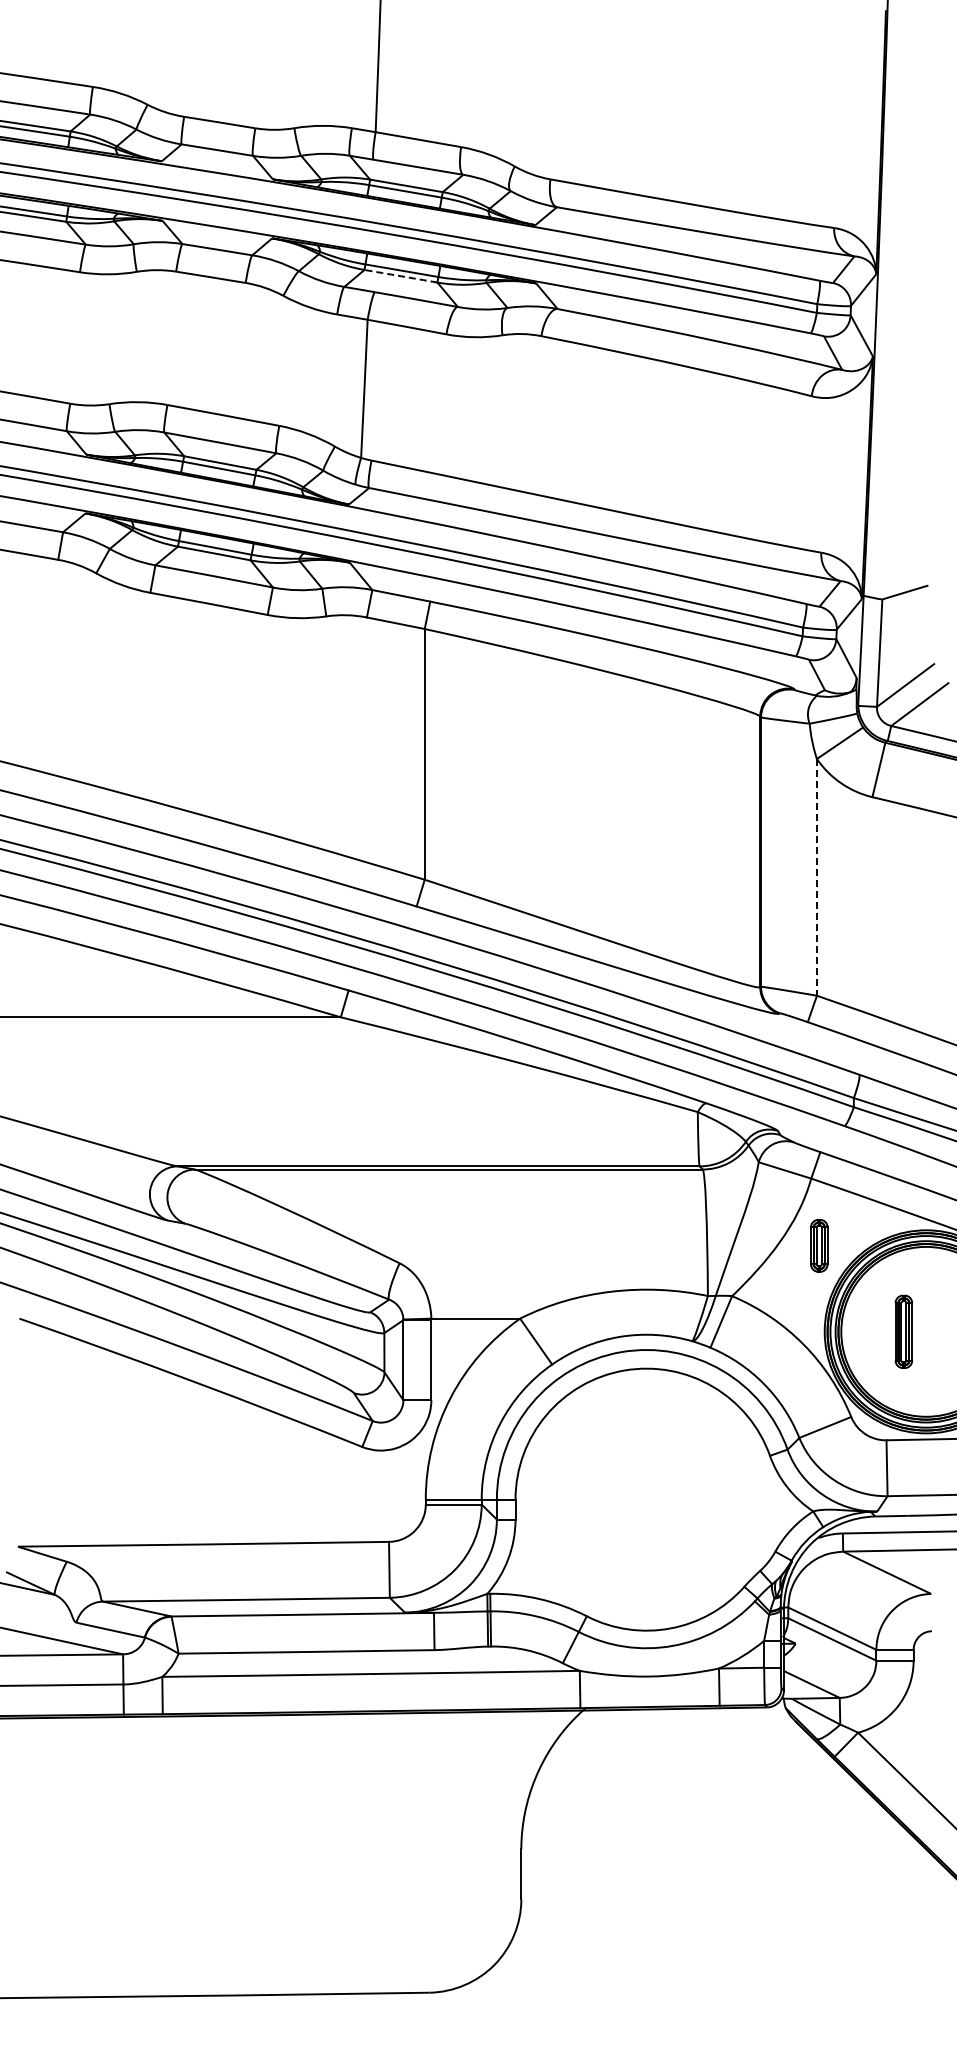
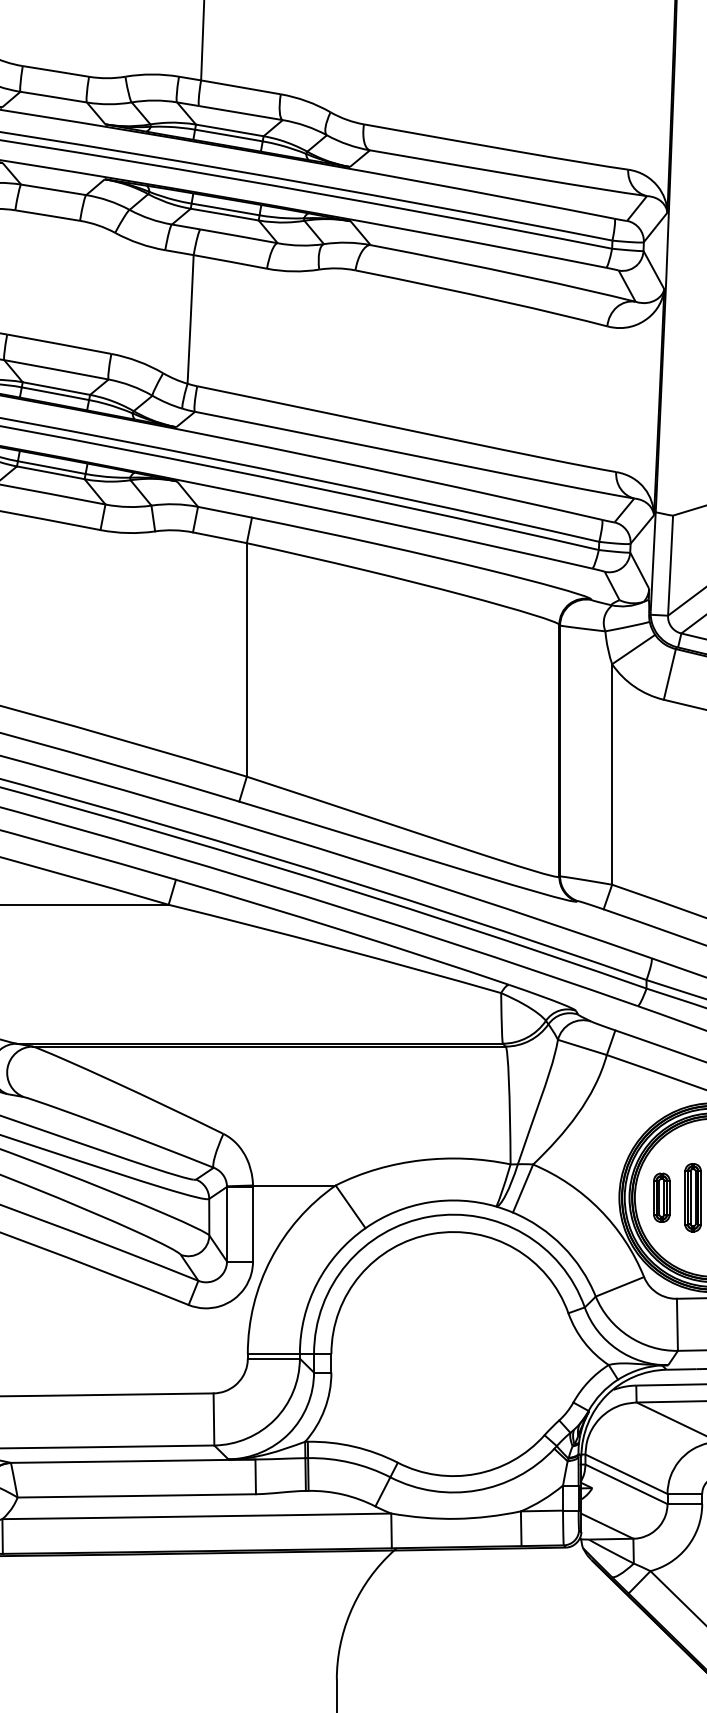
arc: (400, 276) -> (224, 214), dashed -> solid
line: (816, 877) -> (611, 774), dashed -> solid
part: (819, 1245) -> (662, 1197), moved

